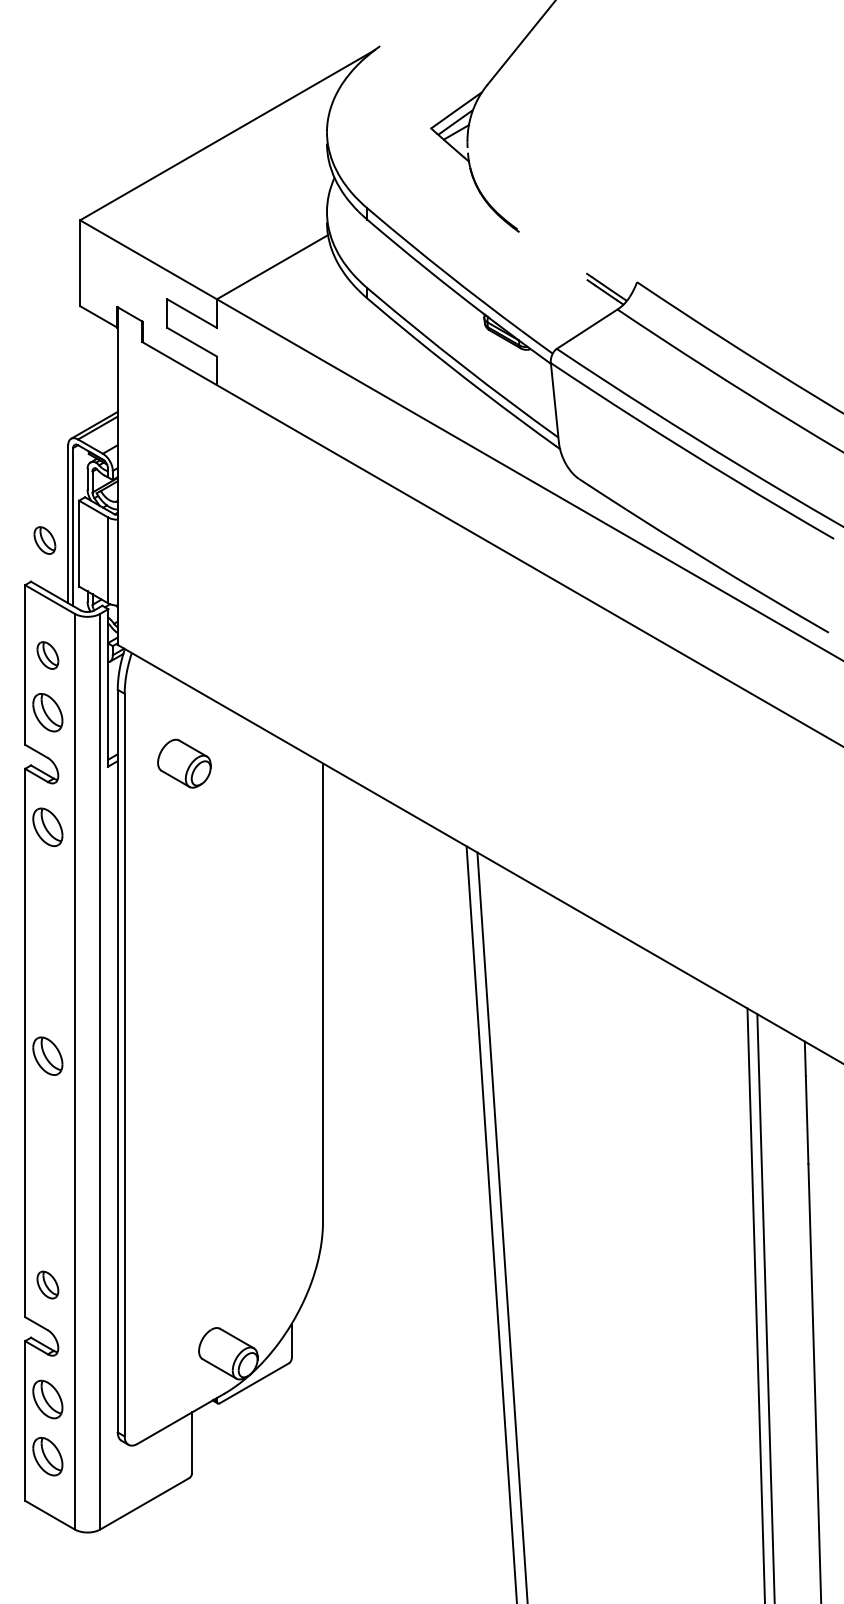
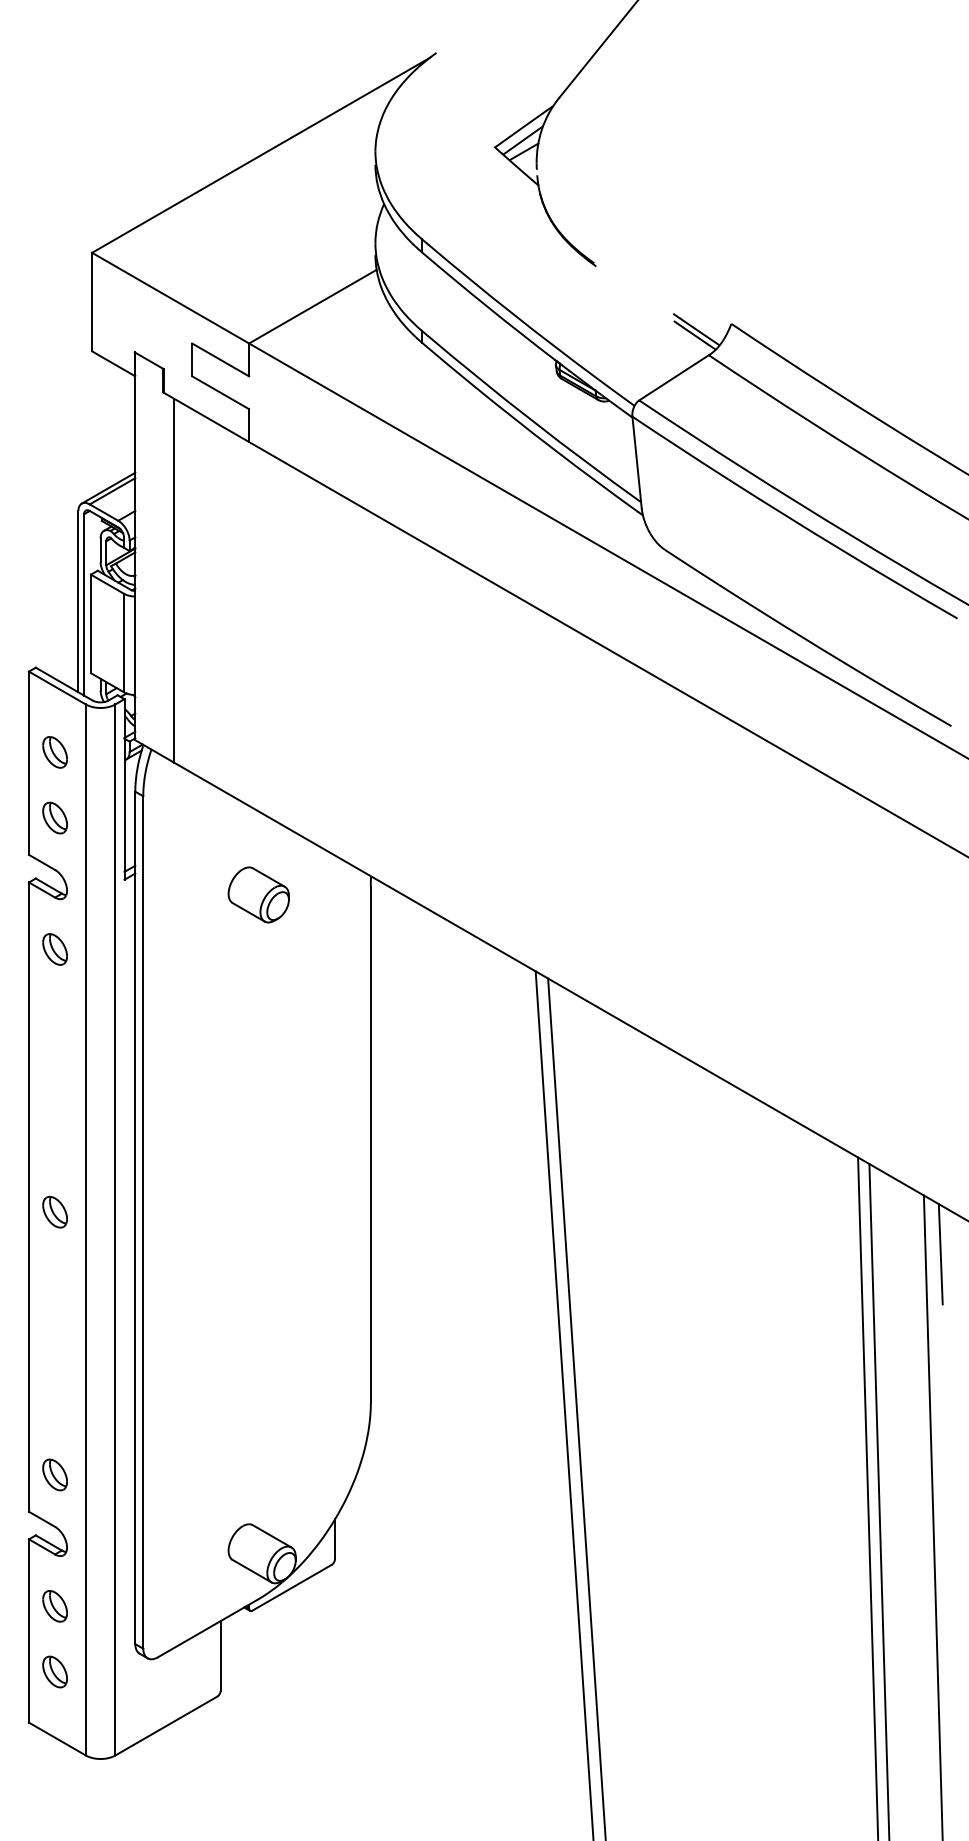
line: (151, 505) -> (174, 580), added
part: (44, 540) -> (51, 620), removed
part: (47, 712) -> (54, 817), size x0.71
part: (184, 763) -> (258, 894), moved
part: (47, 826) -> (54, 948), size x0.71
part: (47, 1055) -> (54, 1211), size x0.71
line: (819, 1092) -> (940, 1253), added
part: (47, 1399) -> (54, 1606), size x0.71
part: (47, 1456) -> (54, 1671), size x0.71

